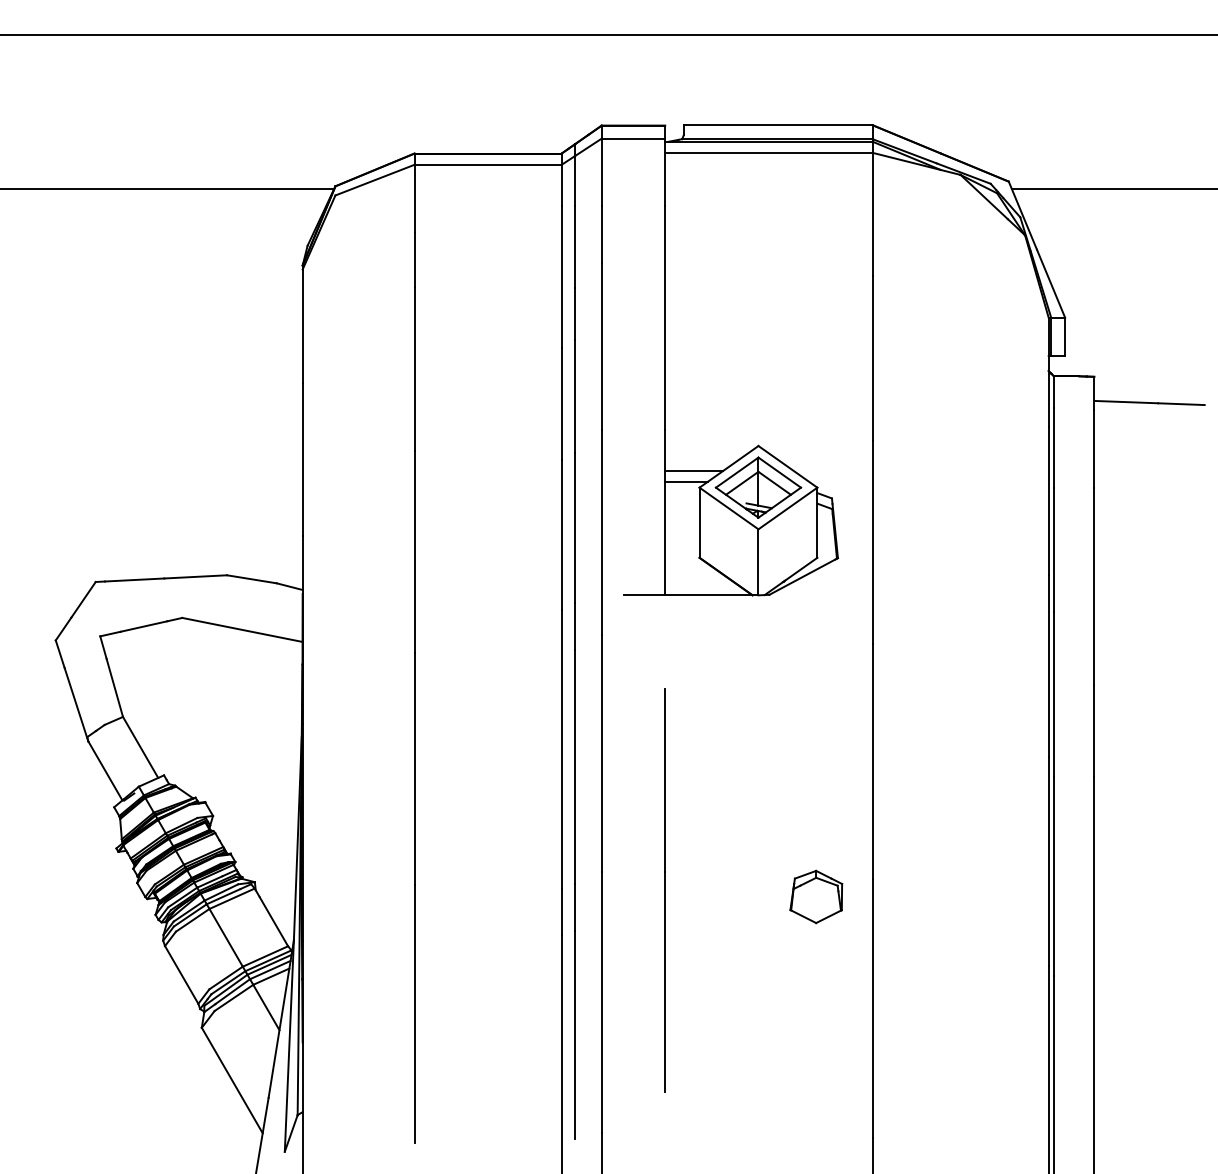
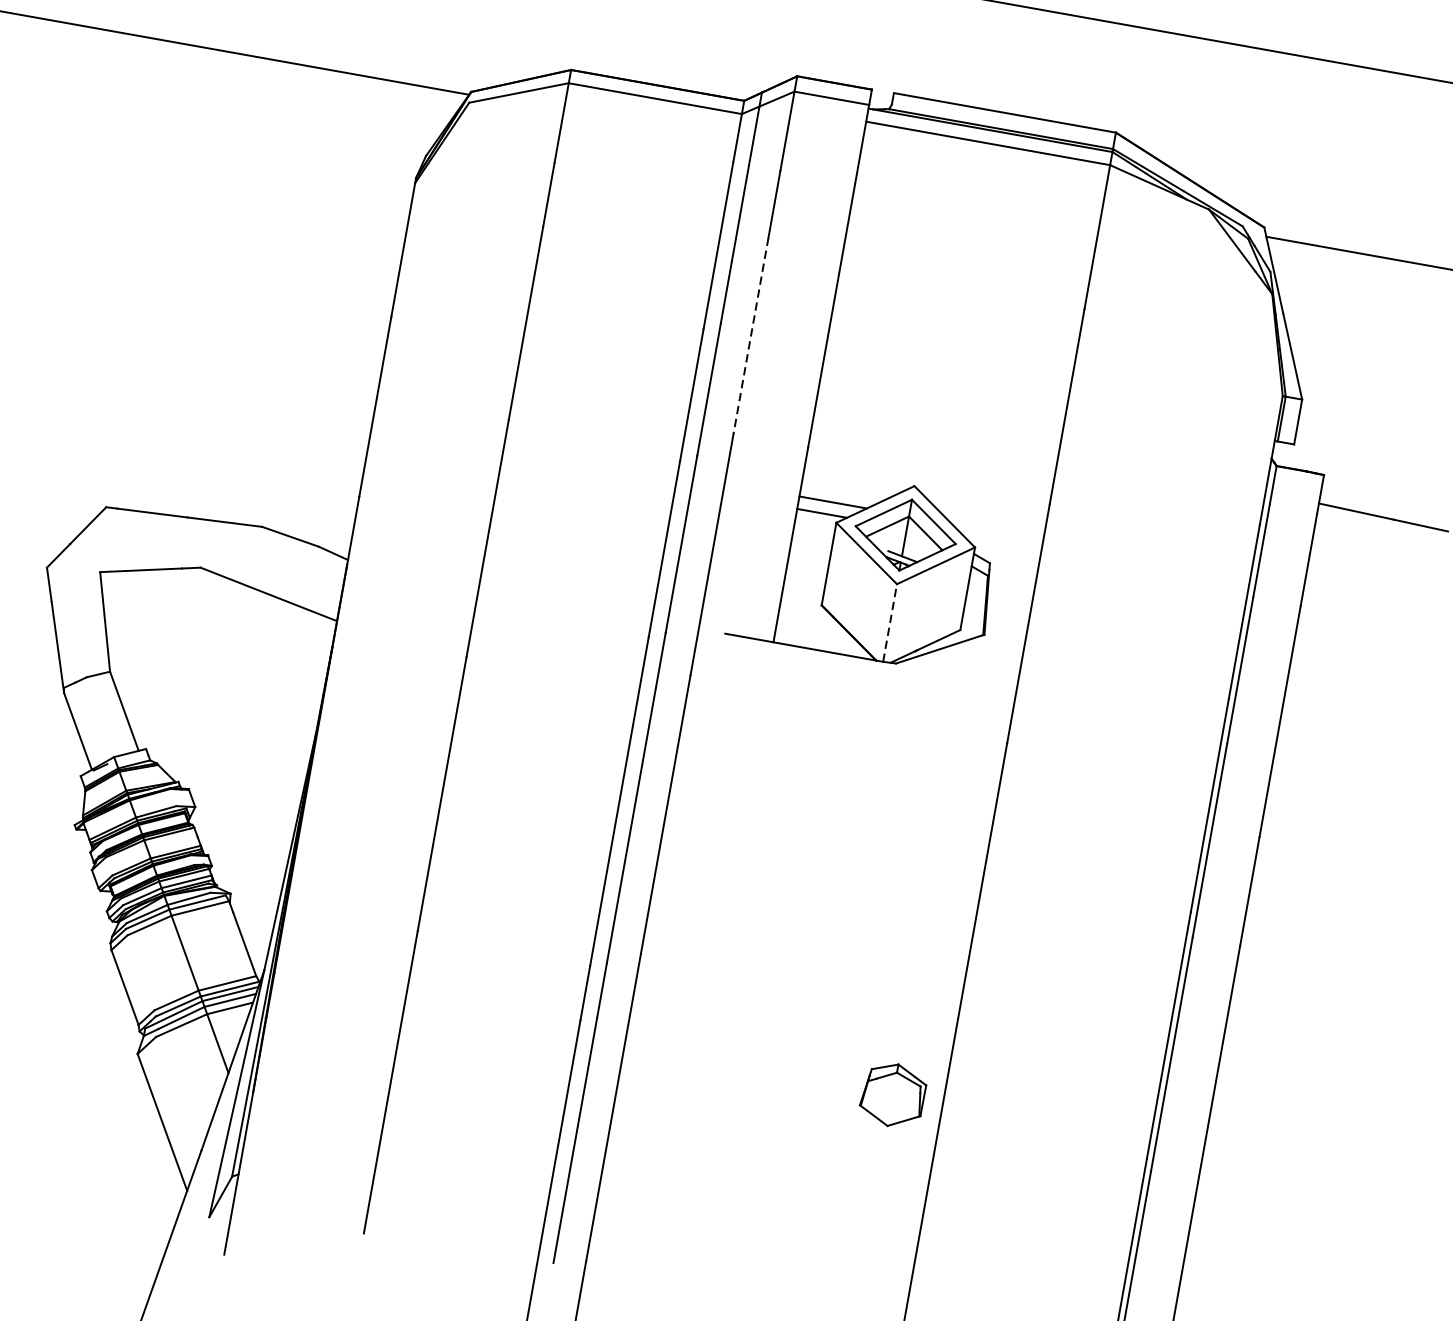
line: (601, 346) -> (750, 336), solid -> dashed
line: (758, 561) -> (890, 622), solid -> dashed
line: (664, 890) -> (710, 989), removed
part: (816, 896) -> (893, 1094), moved

